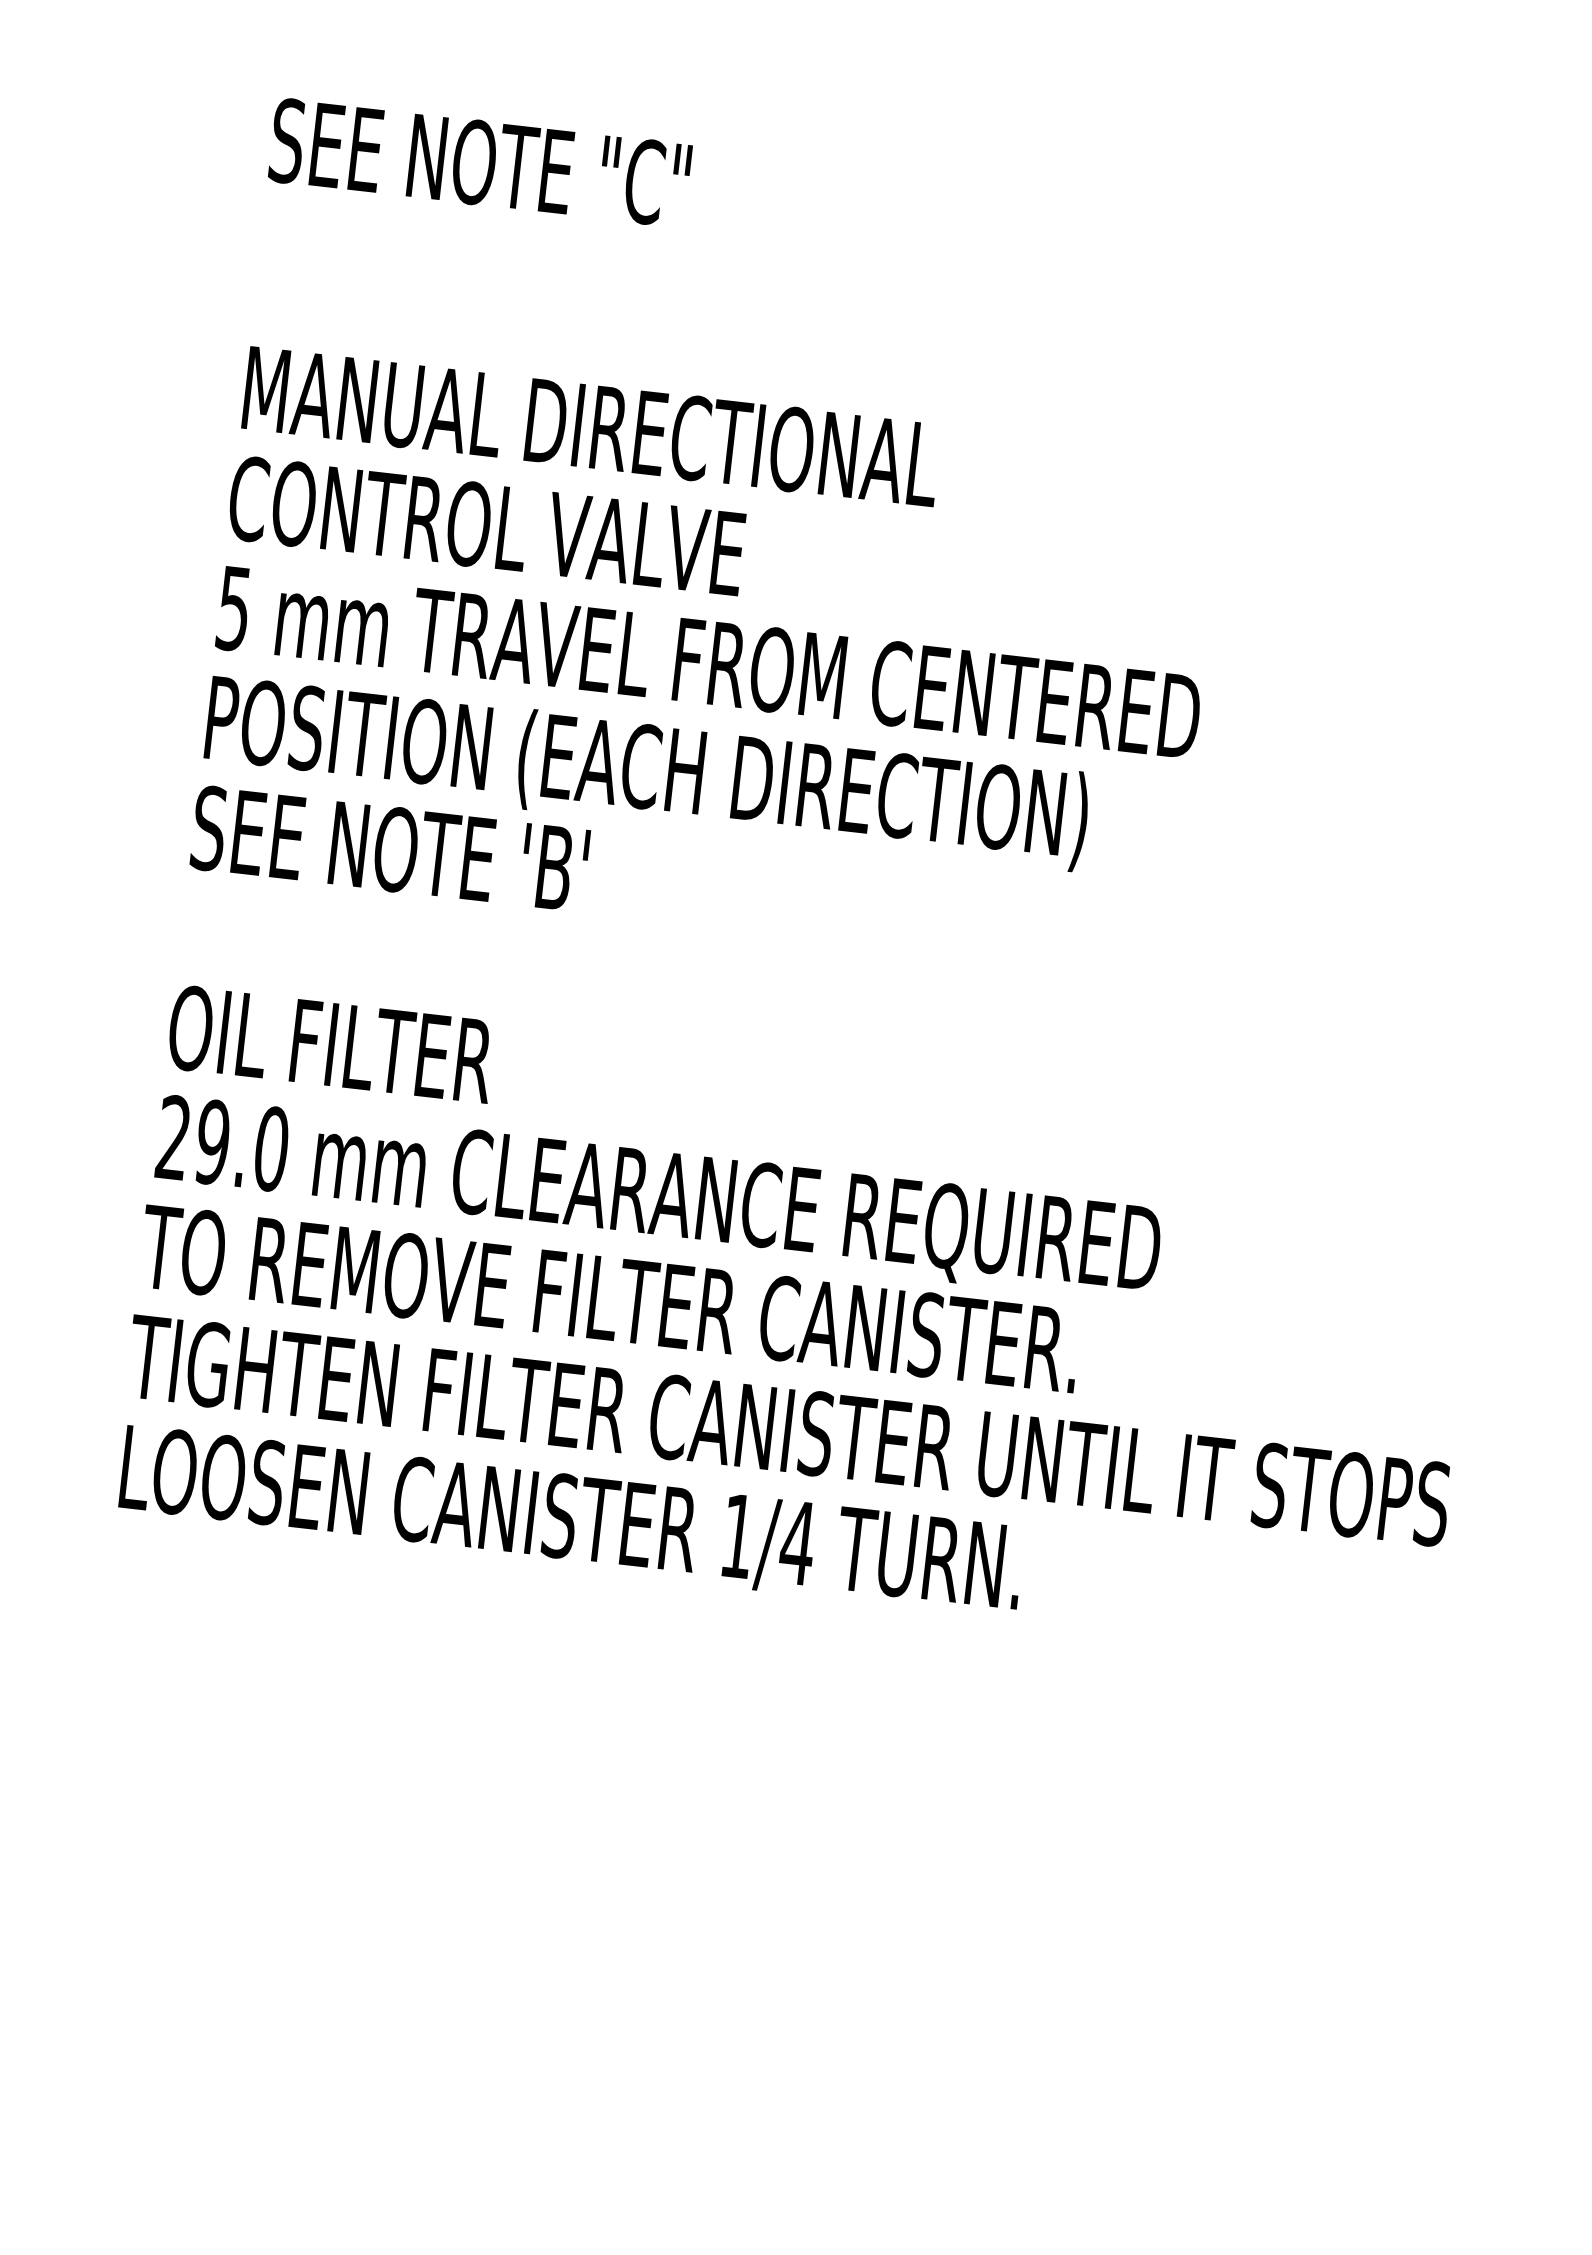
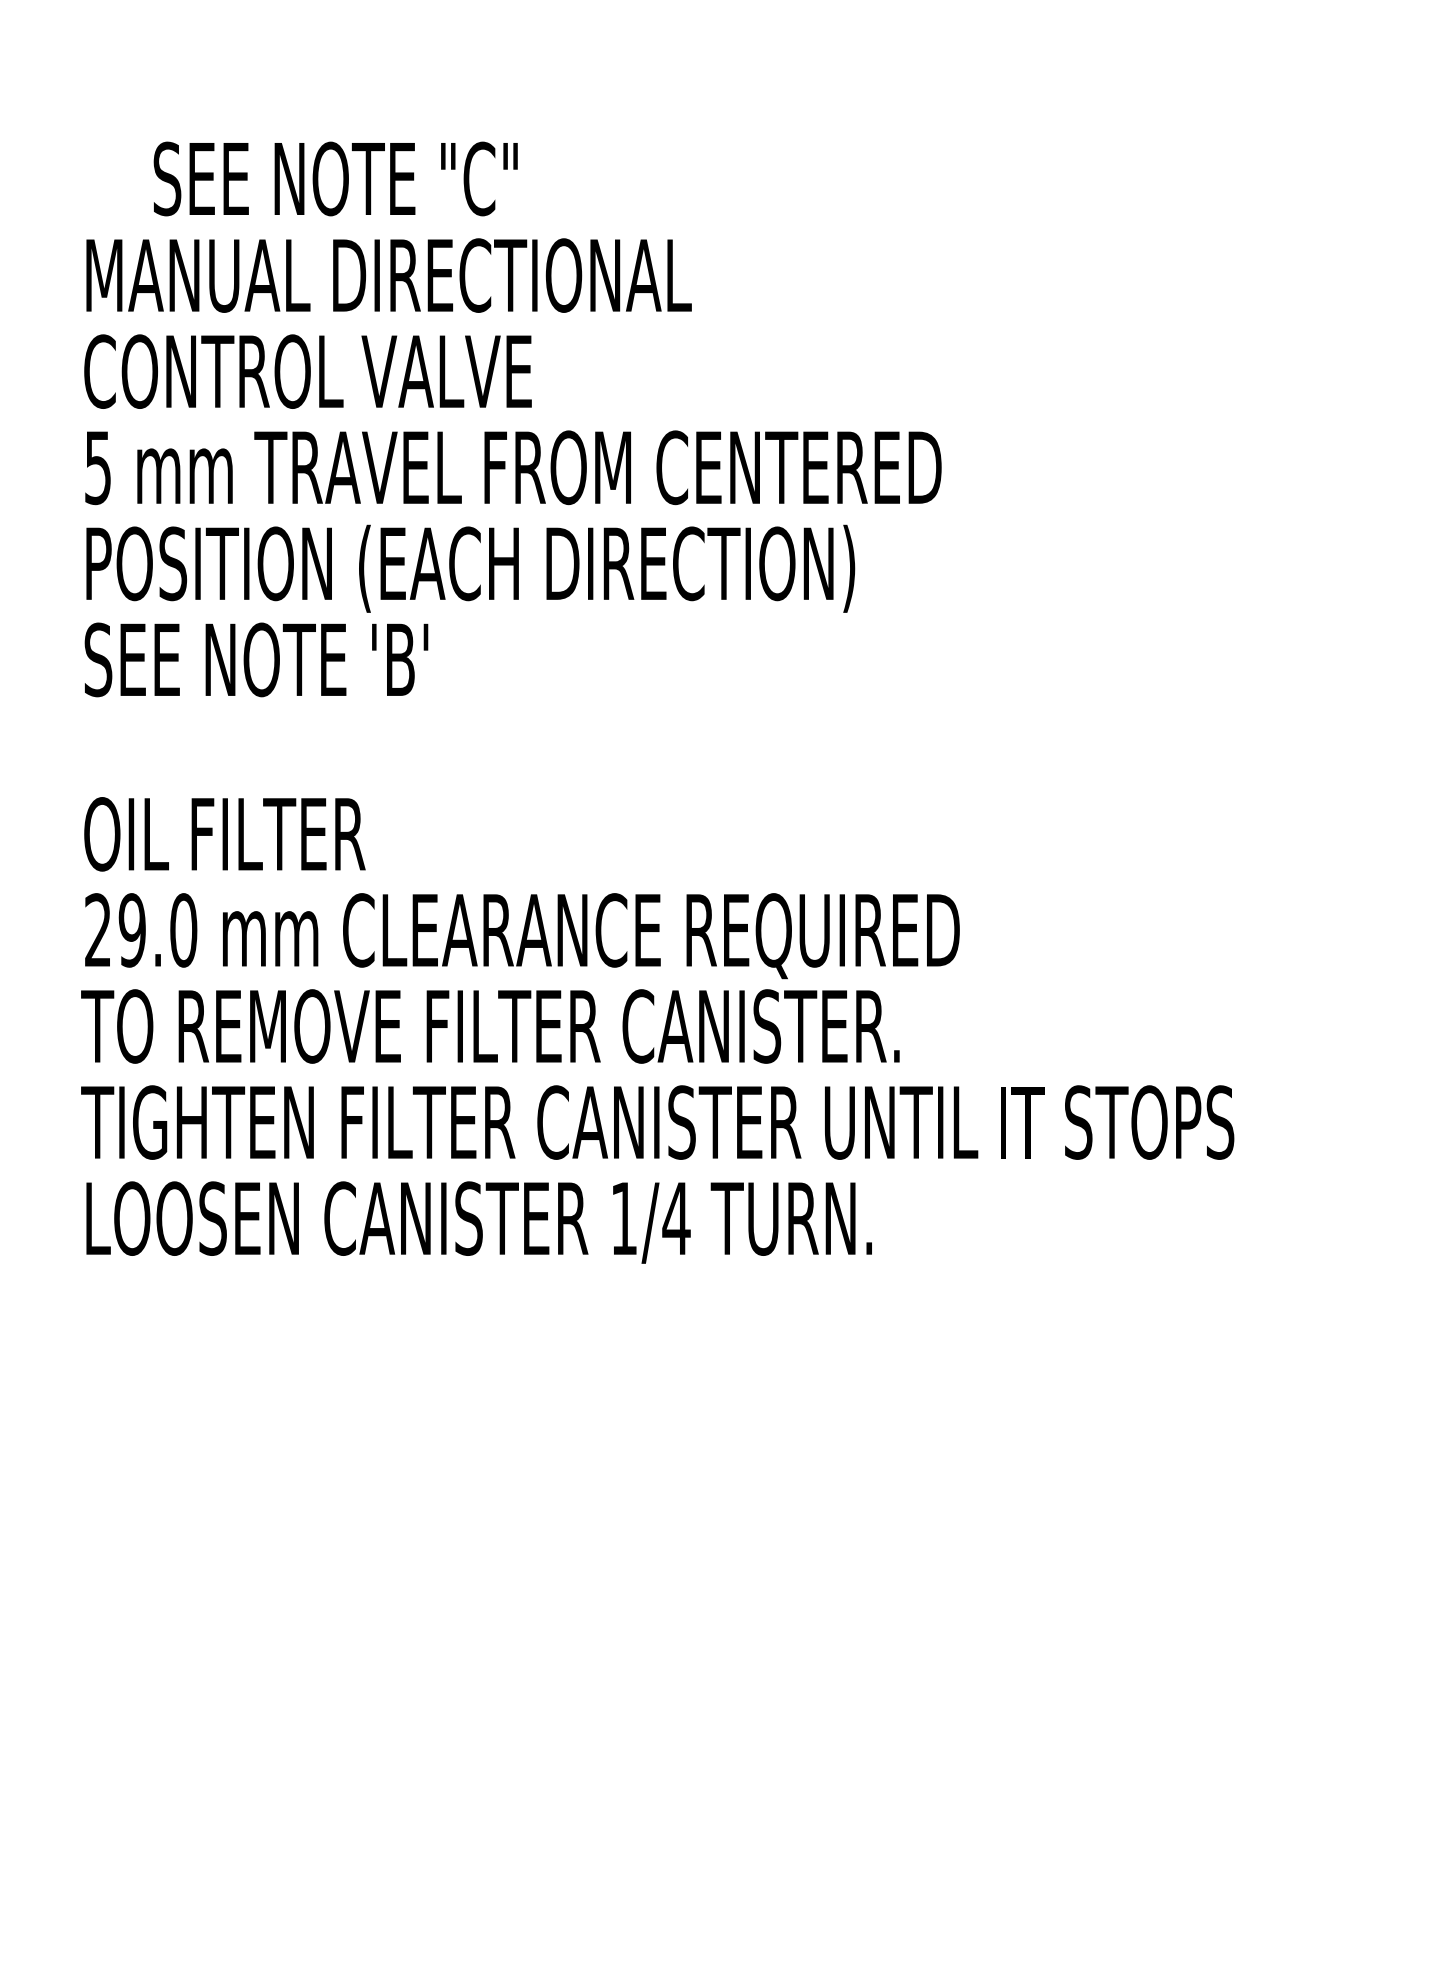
text: (479, 162) -> (335, 178), moved

